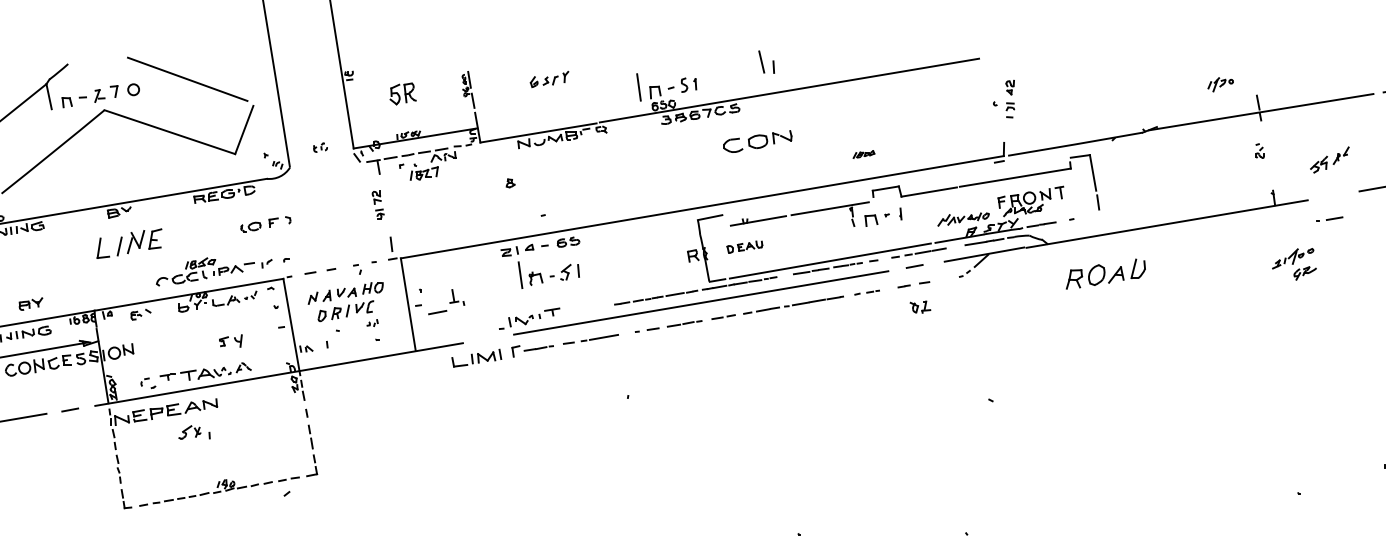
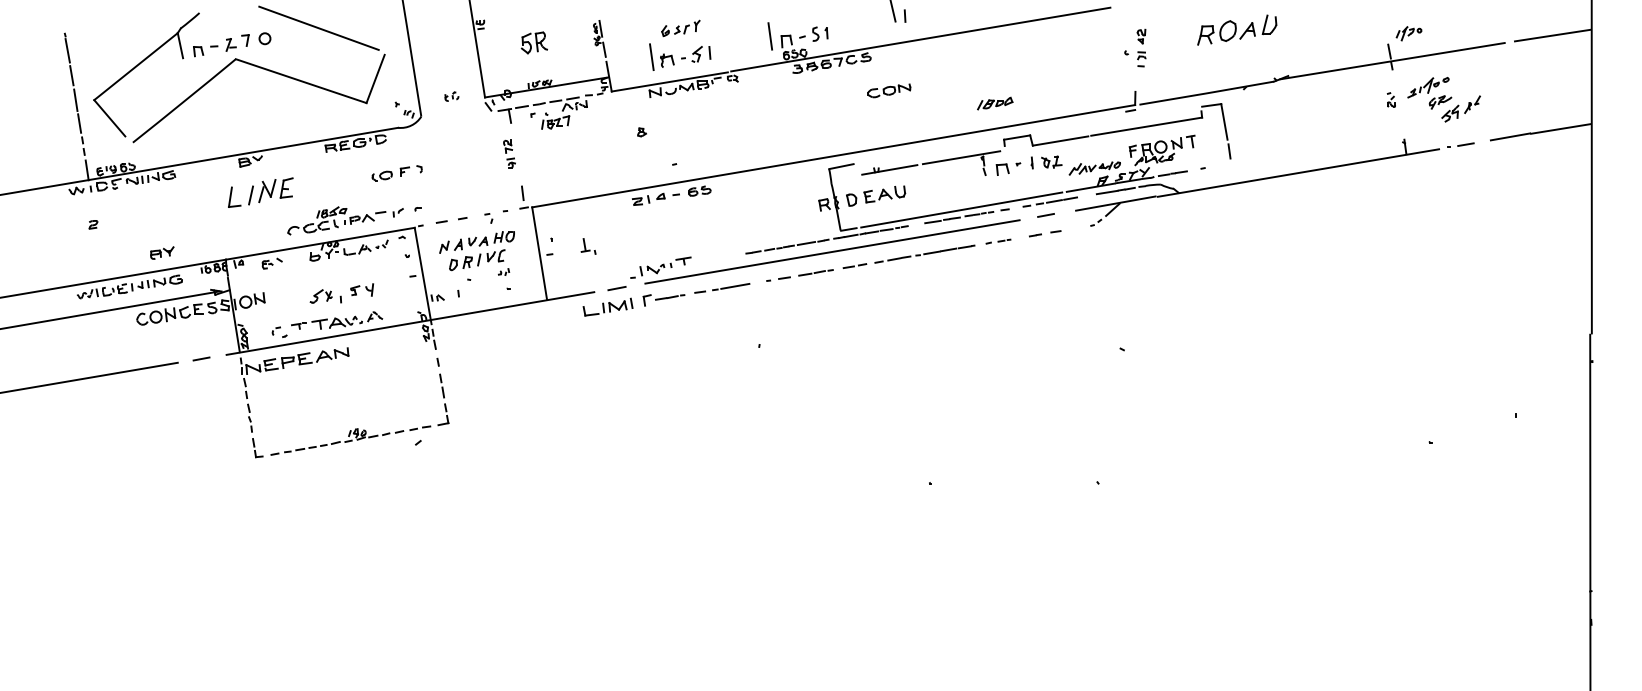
part: (1220, 84) -> (1408, 33), moved
part: (758, 141) -> (889, 90), size x0.62
part: (864, 154) -> (995, 103), size x1.67
part: (1329, 218) -> (1460, 144), moved
part: (745, 246) -> (876, 195), size x1.67
part: (1294, 264) -> (1429, 93), moved
part: (1106, 273) -> (1237, 29), moved
part: (549, 274) -> (680, 56), moved
part: (920, 306) -> (1051, 161), moved
line: (437, 312) -> (616, 288), moved
part: (194, 432) -> (325, 296), moved

